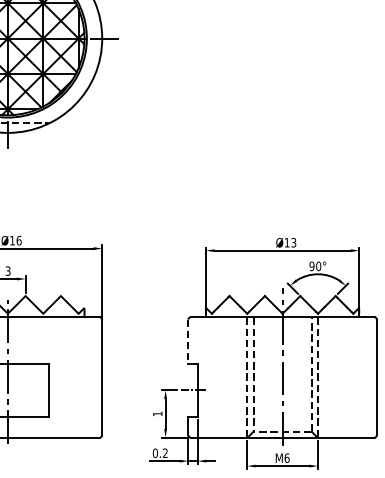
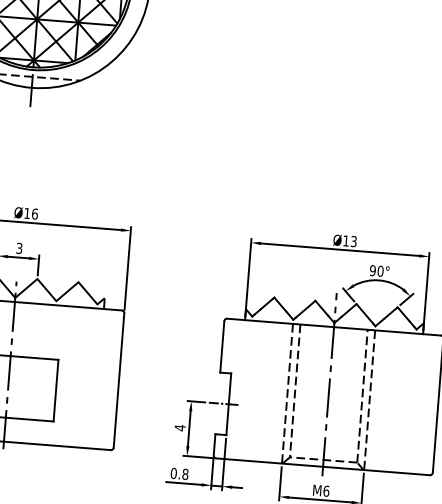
line: (188, 342) -> (222, 347), dashed -> solid
text: (157, 413) -> (179, 427), 1 -> 4
text: (164, 453) -> (184, 474), 0.2 -> 0.8

